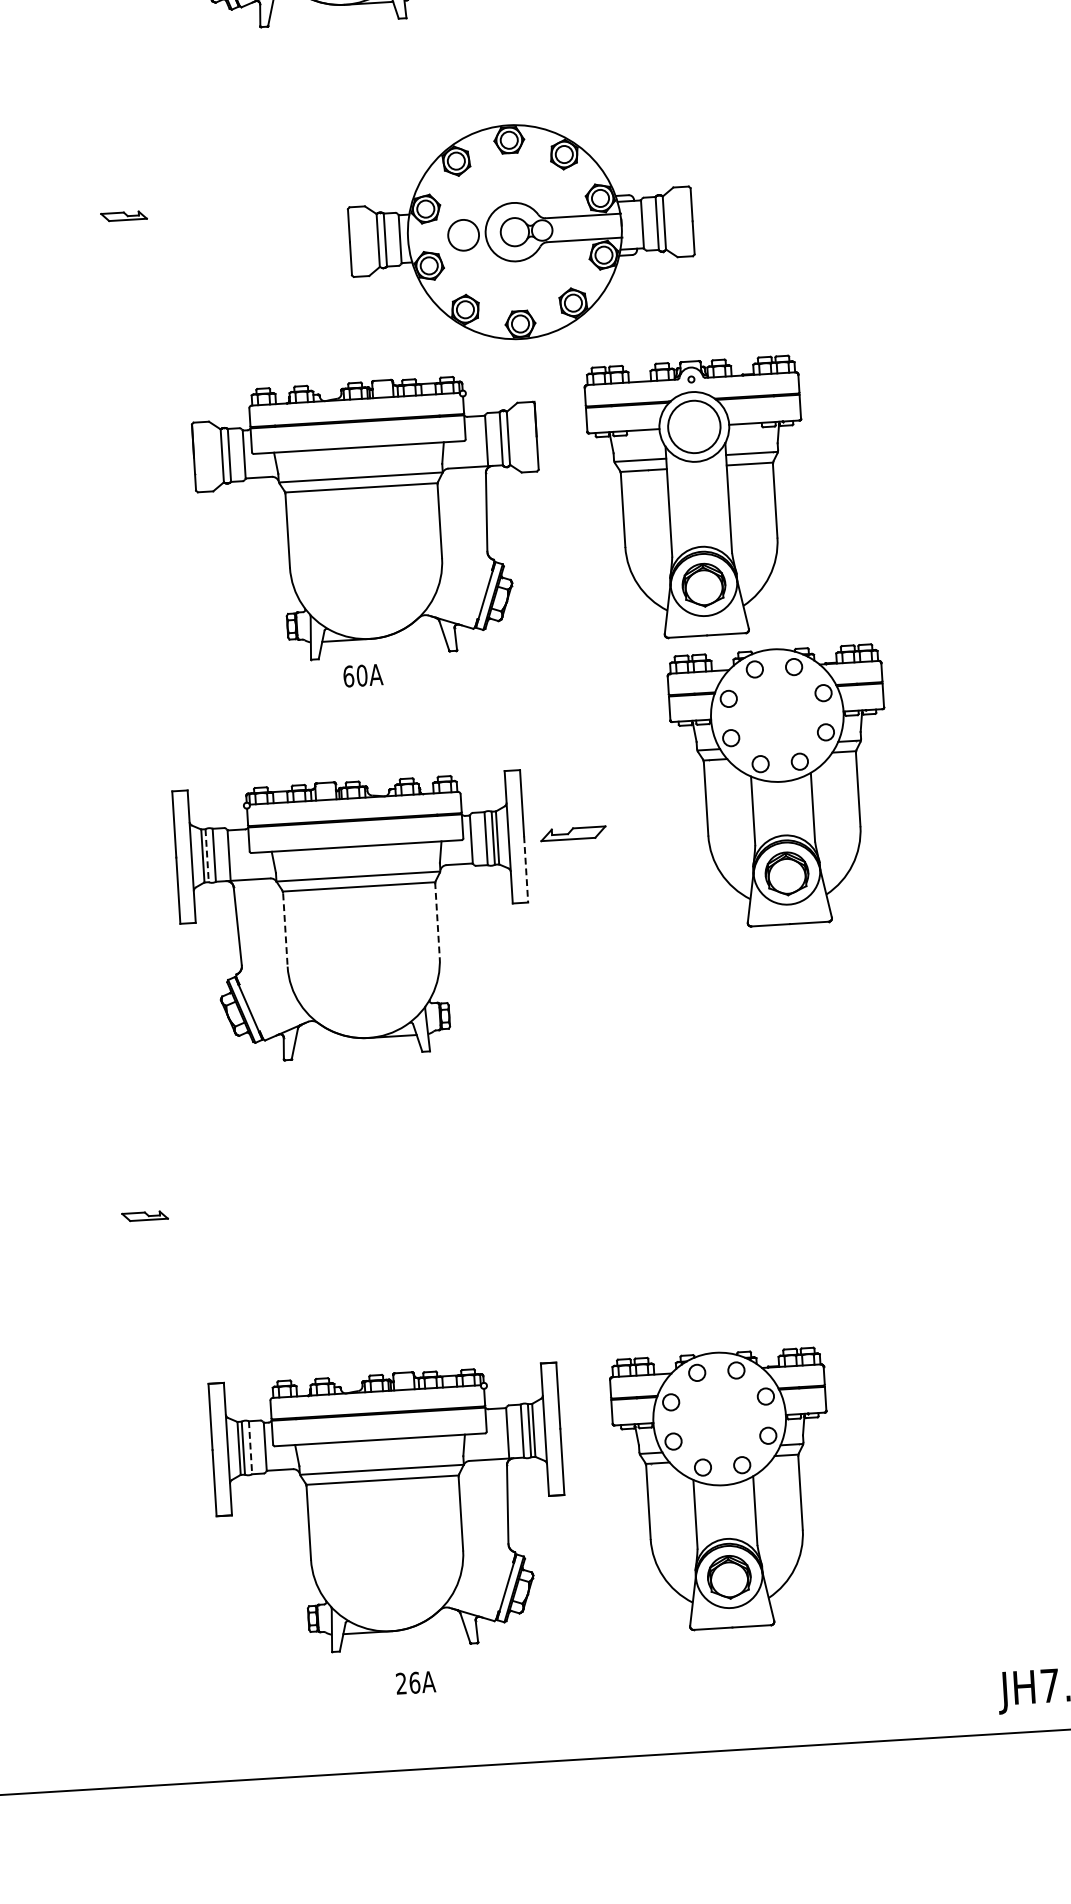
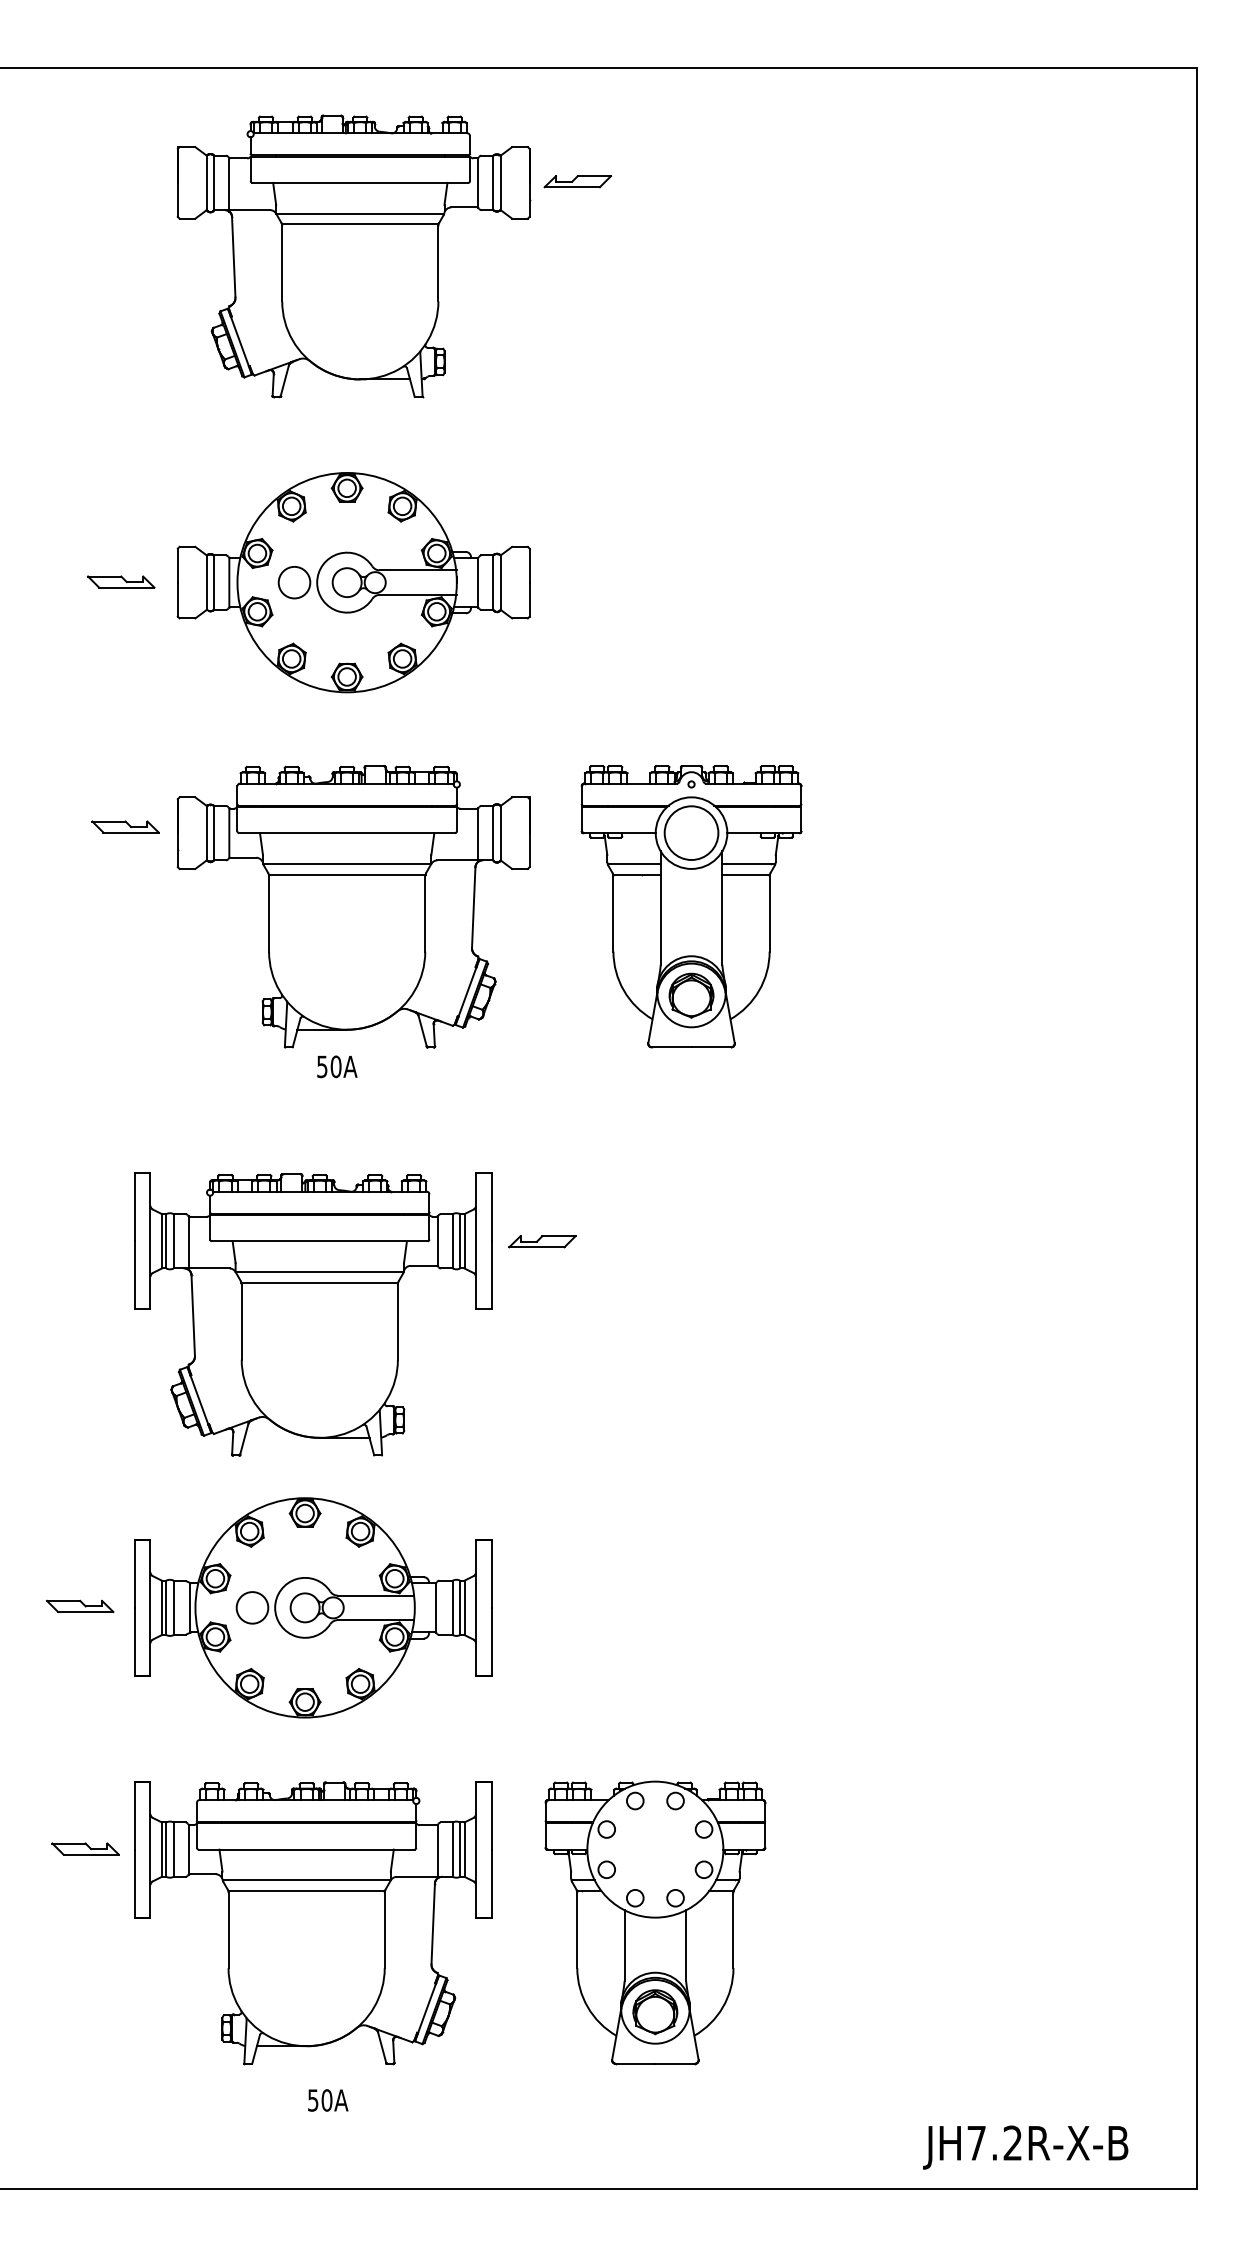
part: (124, 215) -> (121, 581), size x1.43
part: (521, 231) -> (353, 582), moved
part: (142, 454) -> (125, 826), added
text: (348, 676) -> (322, 1066), 60A -> 50A
part: (781, 786) -> (758, 1206), removed
line: (207, 855) -> (166, 1241), dashed -> solid
line: (525, 869) -> (491, 1275), dashed -> solid
line: (437, 920) -> (397, 1321), dashed -> solid
line: (285, 930) -> (241, 1322), dashed -> solid
part: (372, 1203) -> (313, 1607), added
part: (145, 1215) -> (80, 1605), size x1.43
line: (250, 1448) -> (173, 1850), dashed -> solid
part: (164, 1451) -> (85, 1848), added
text: (408, 1683) -> (320, 2100), 26A -> 50A

